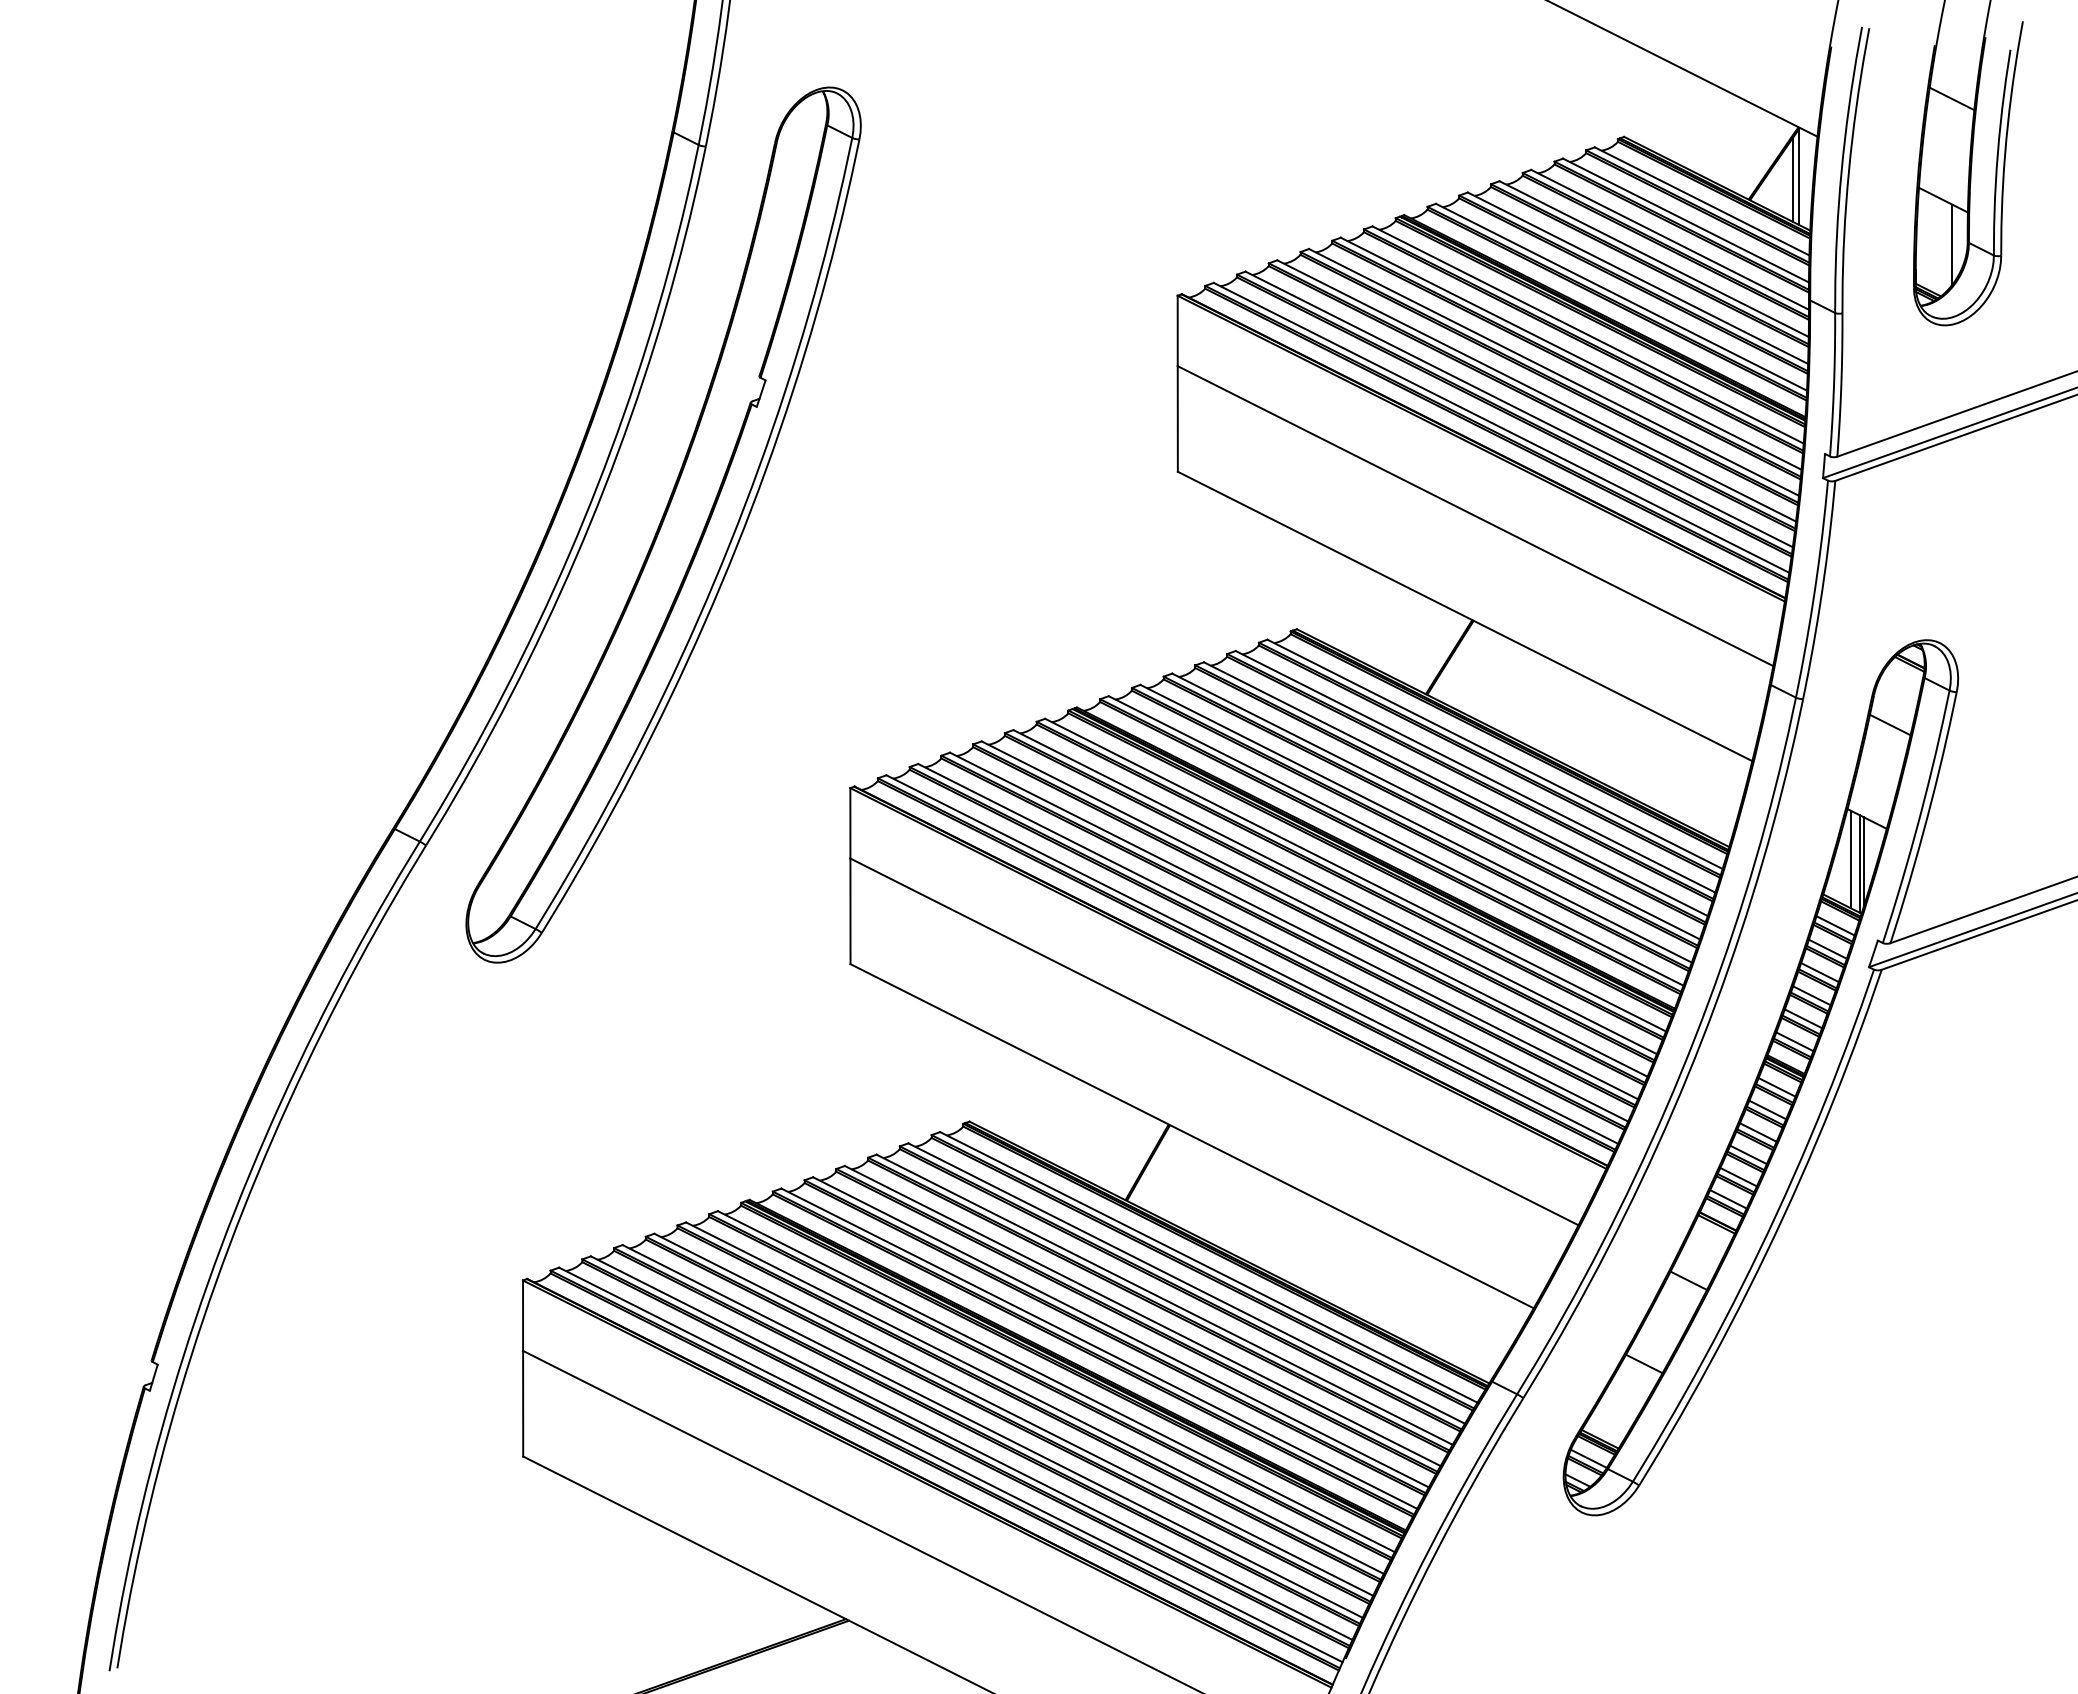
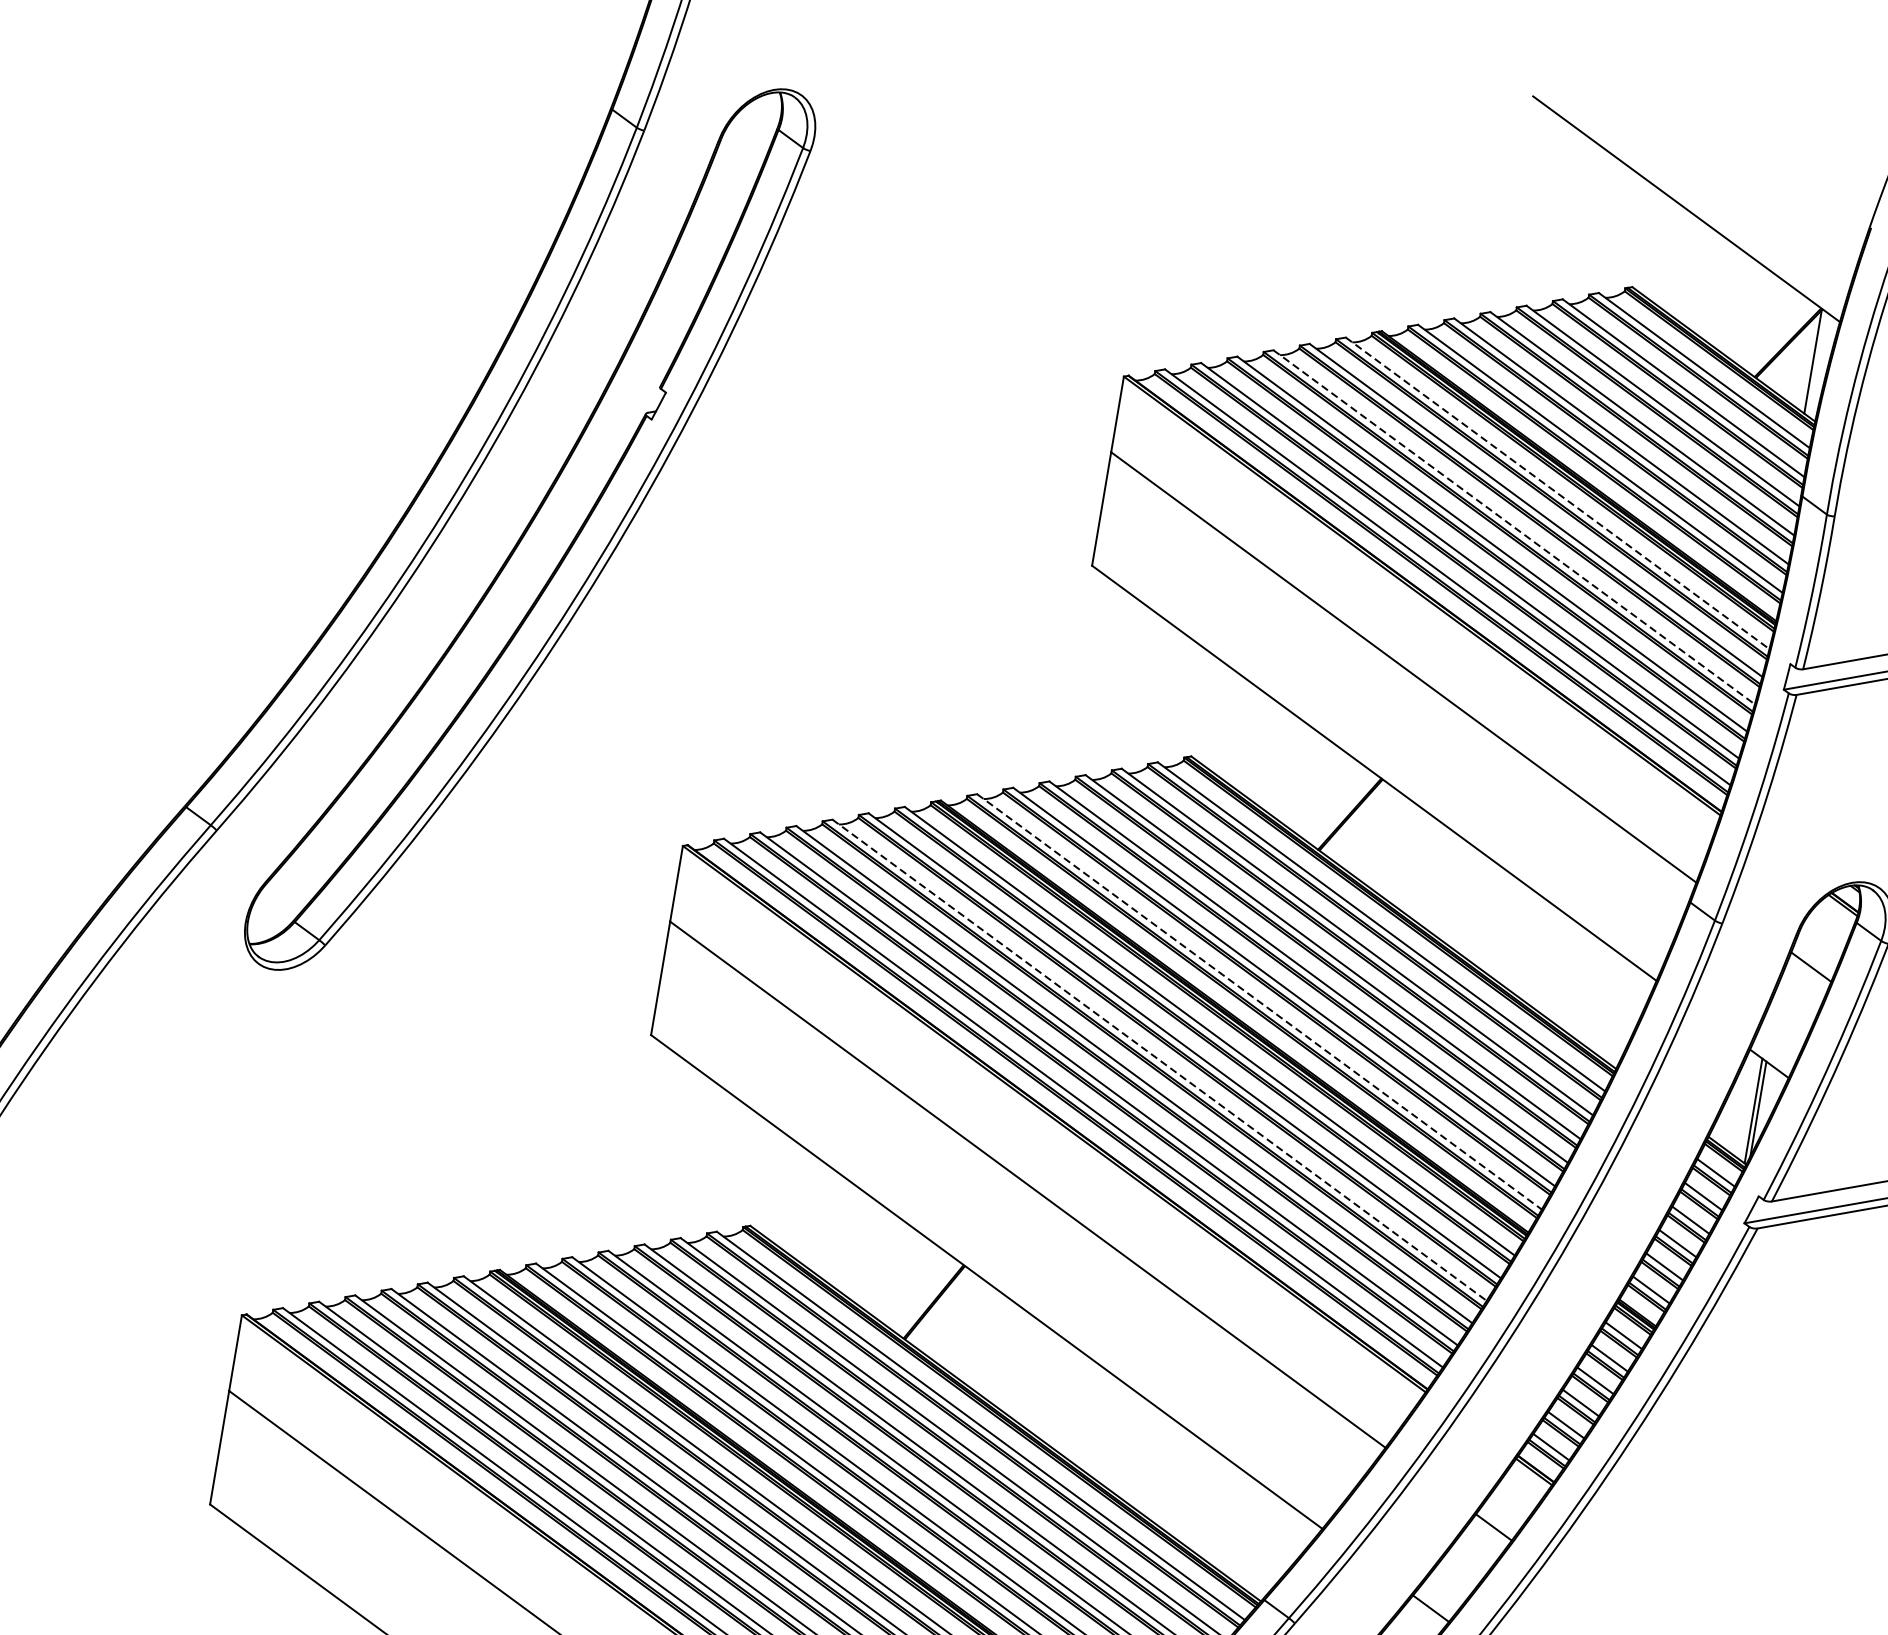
line: (1793, 179) -> (1806, 363), removed
line: (1588, 335) -> (1557, 493), solid -> dashed
line: (1554, 372) -> (1514, 527), solid -> dashed
line: (1396, 840) -> (1259, 1001), solid -> dashed
line: (1850, 859) -> (1744, 1104), removed
line: (1314, 909) -> (1159, 1060), solid -> dashed

